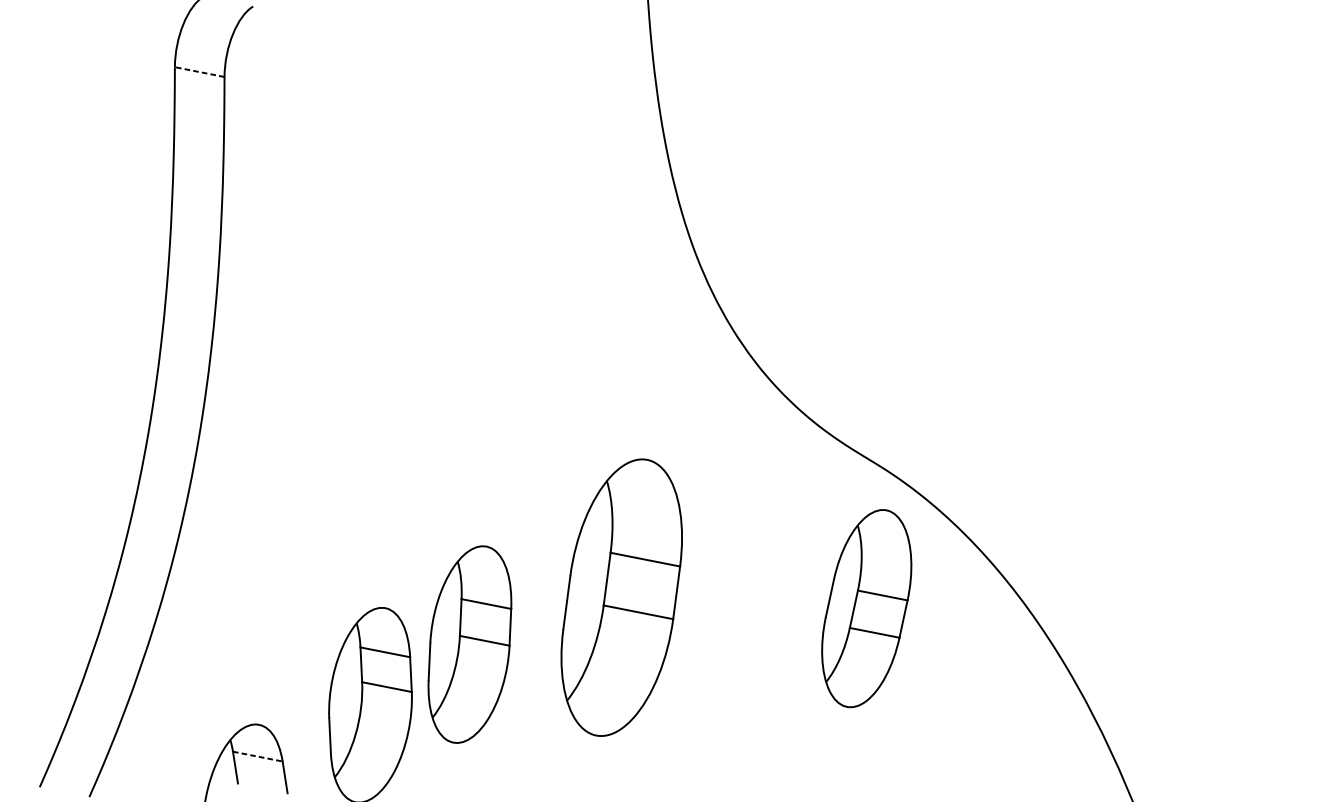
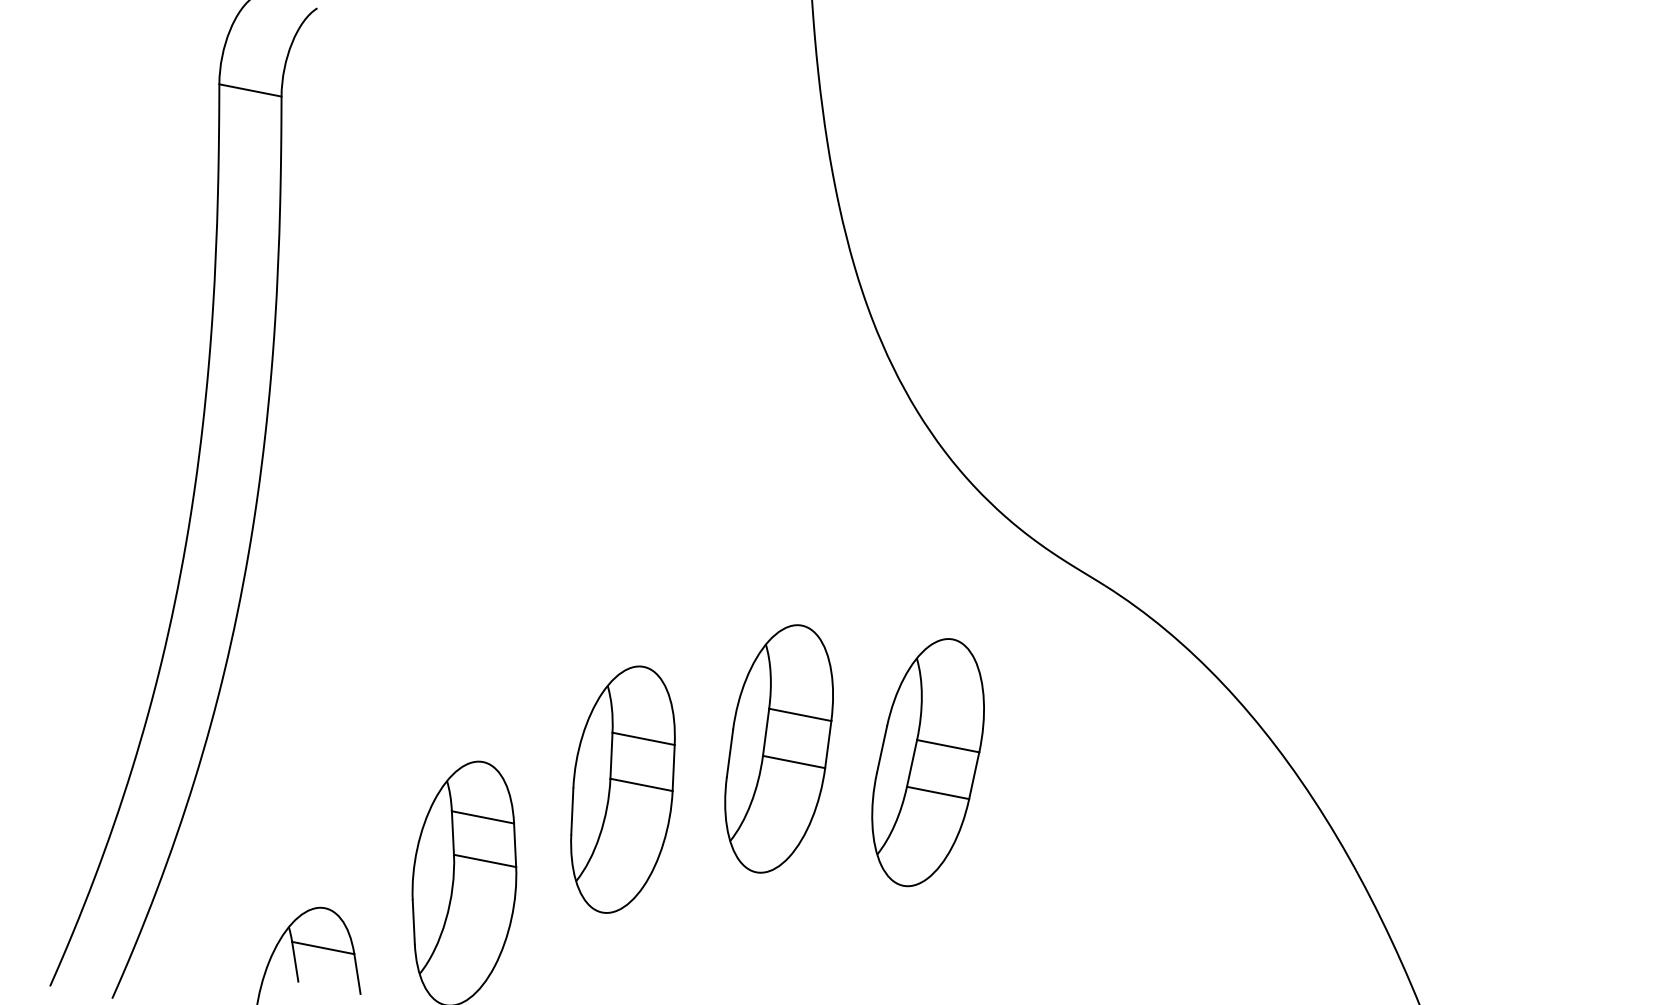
line: (199, 72) -> (250, 90), dashed -> solid
part: (621, 597) -> (778, 748), size x0.71
part: (866, 608) -> (927, 762), moved
part: (469, 644) -> (622, 789), moved
line: (258, 756) -> (323, 948), dashed -> solid

